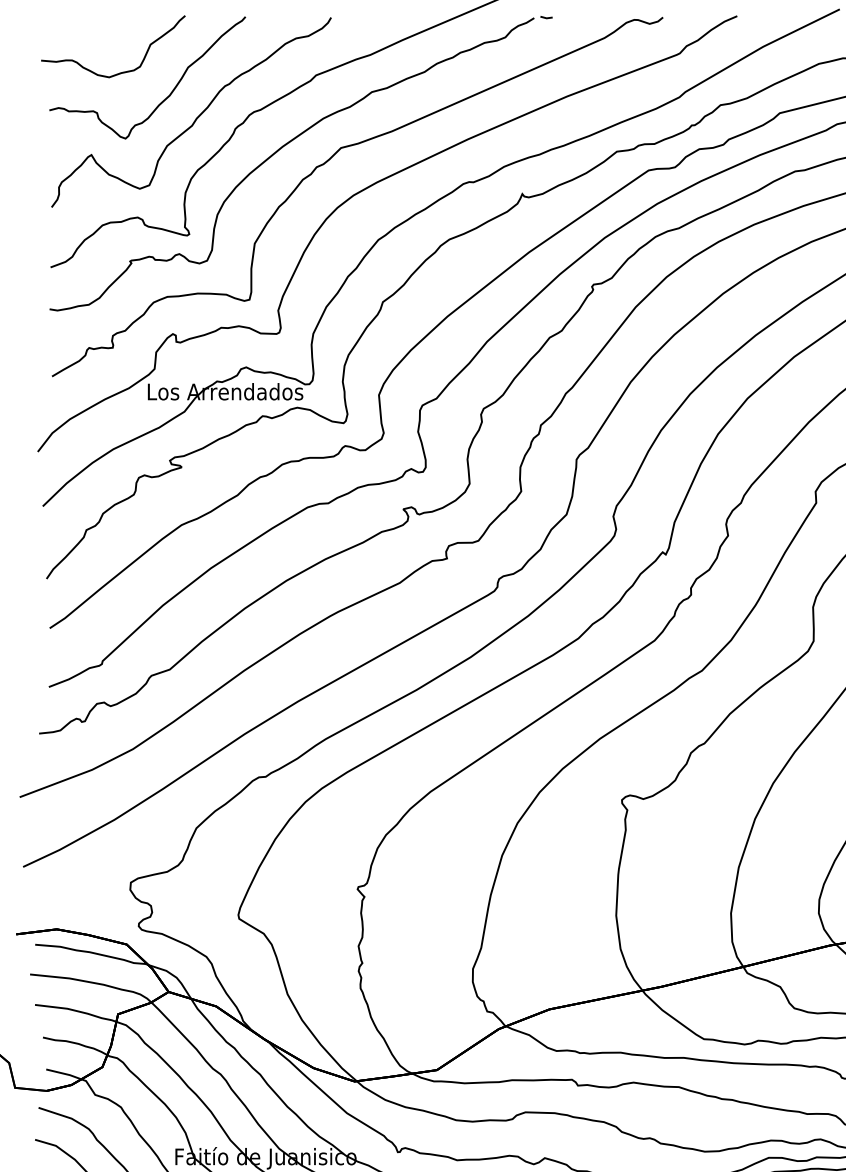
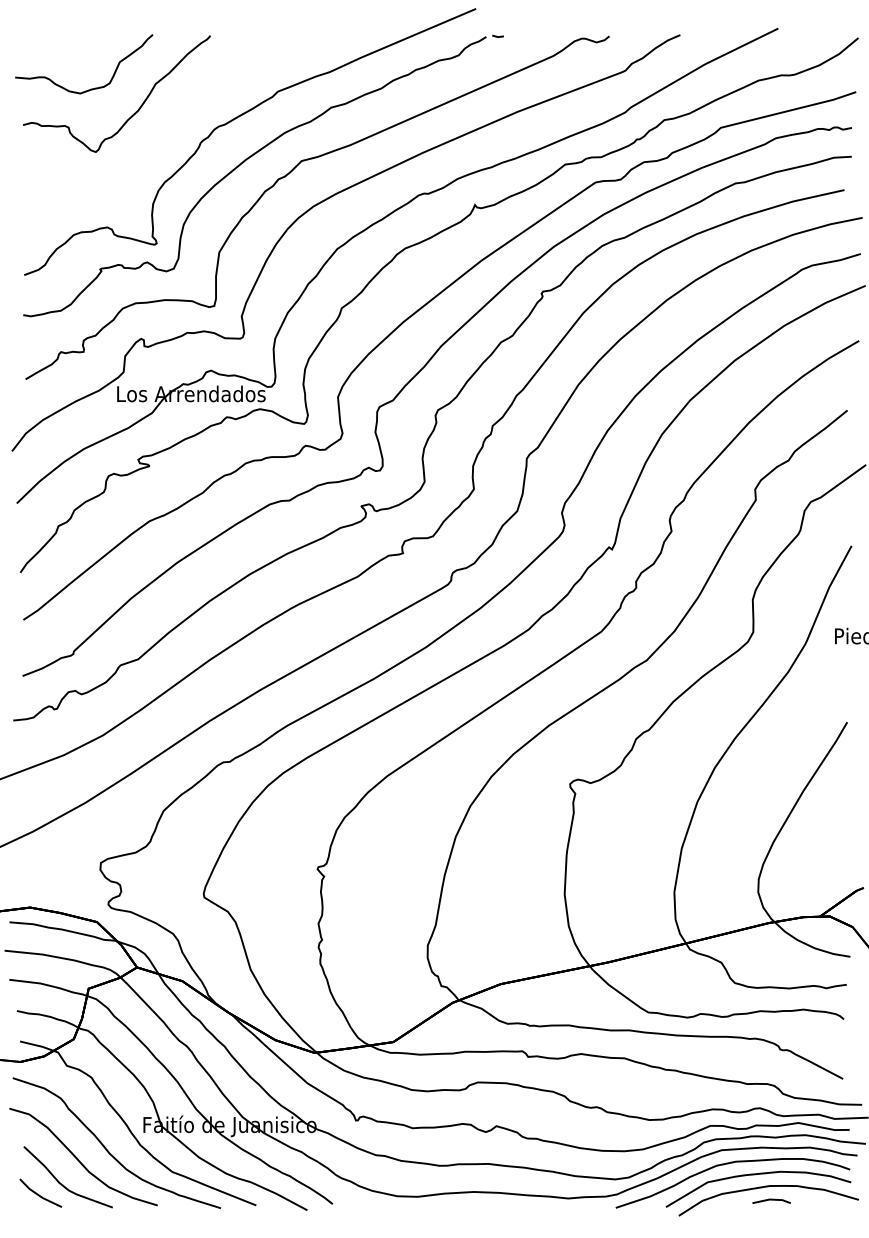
curve: (196, 117) -> (163, 131), removed

